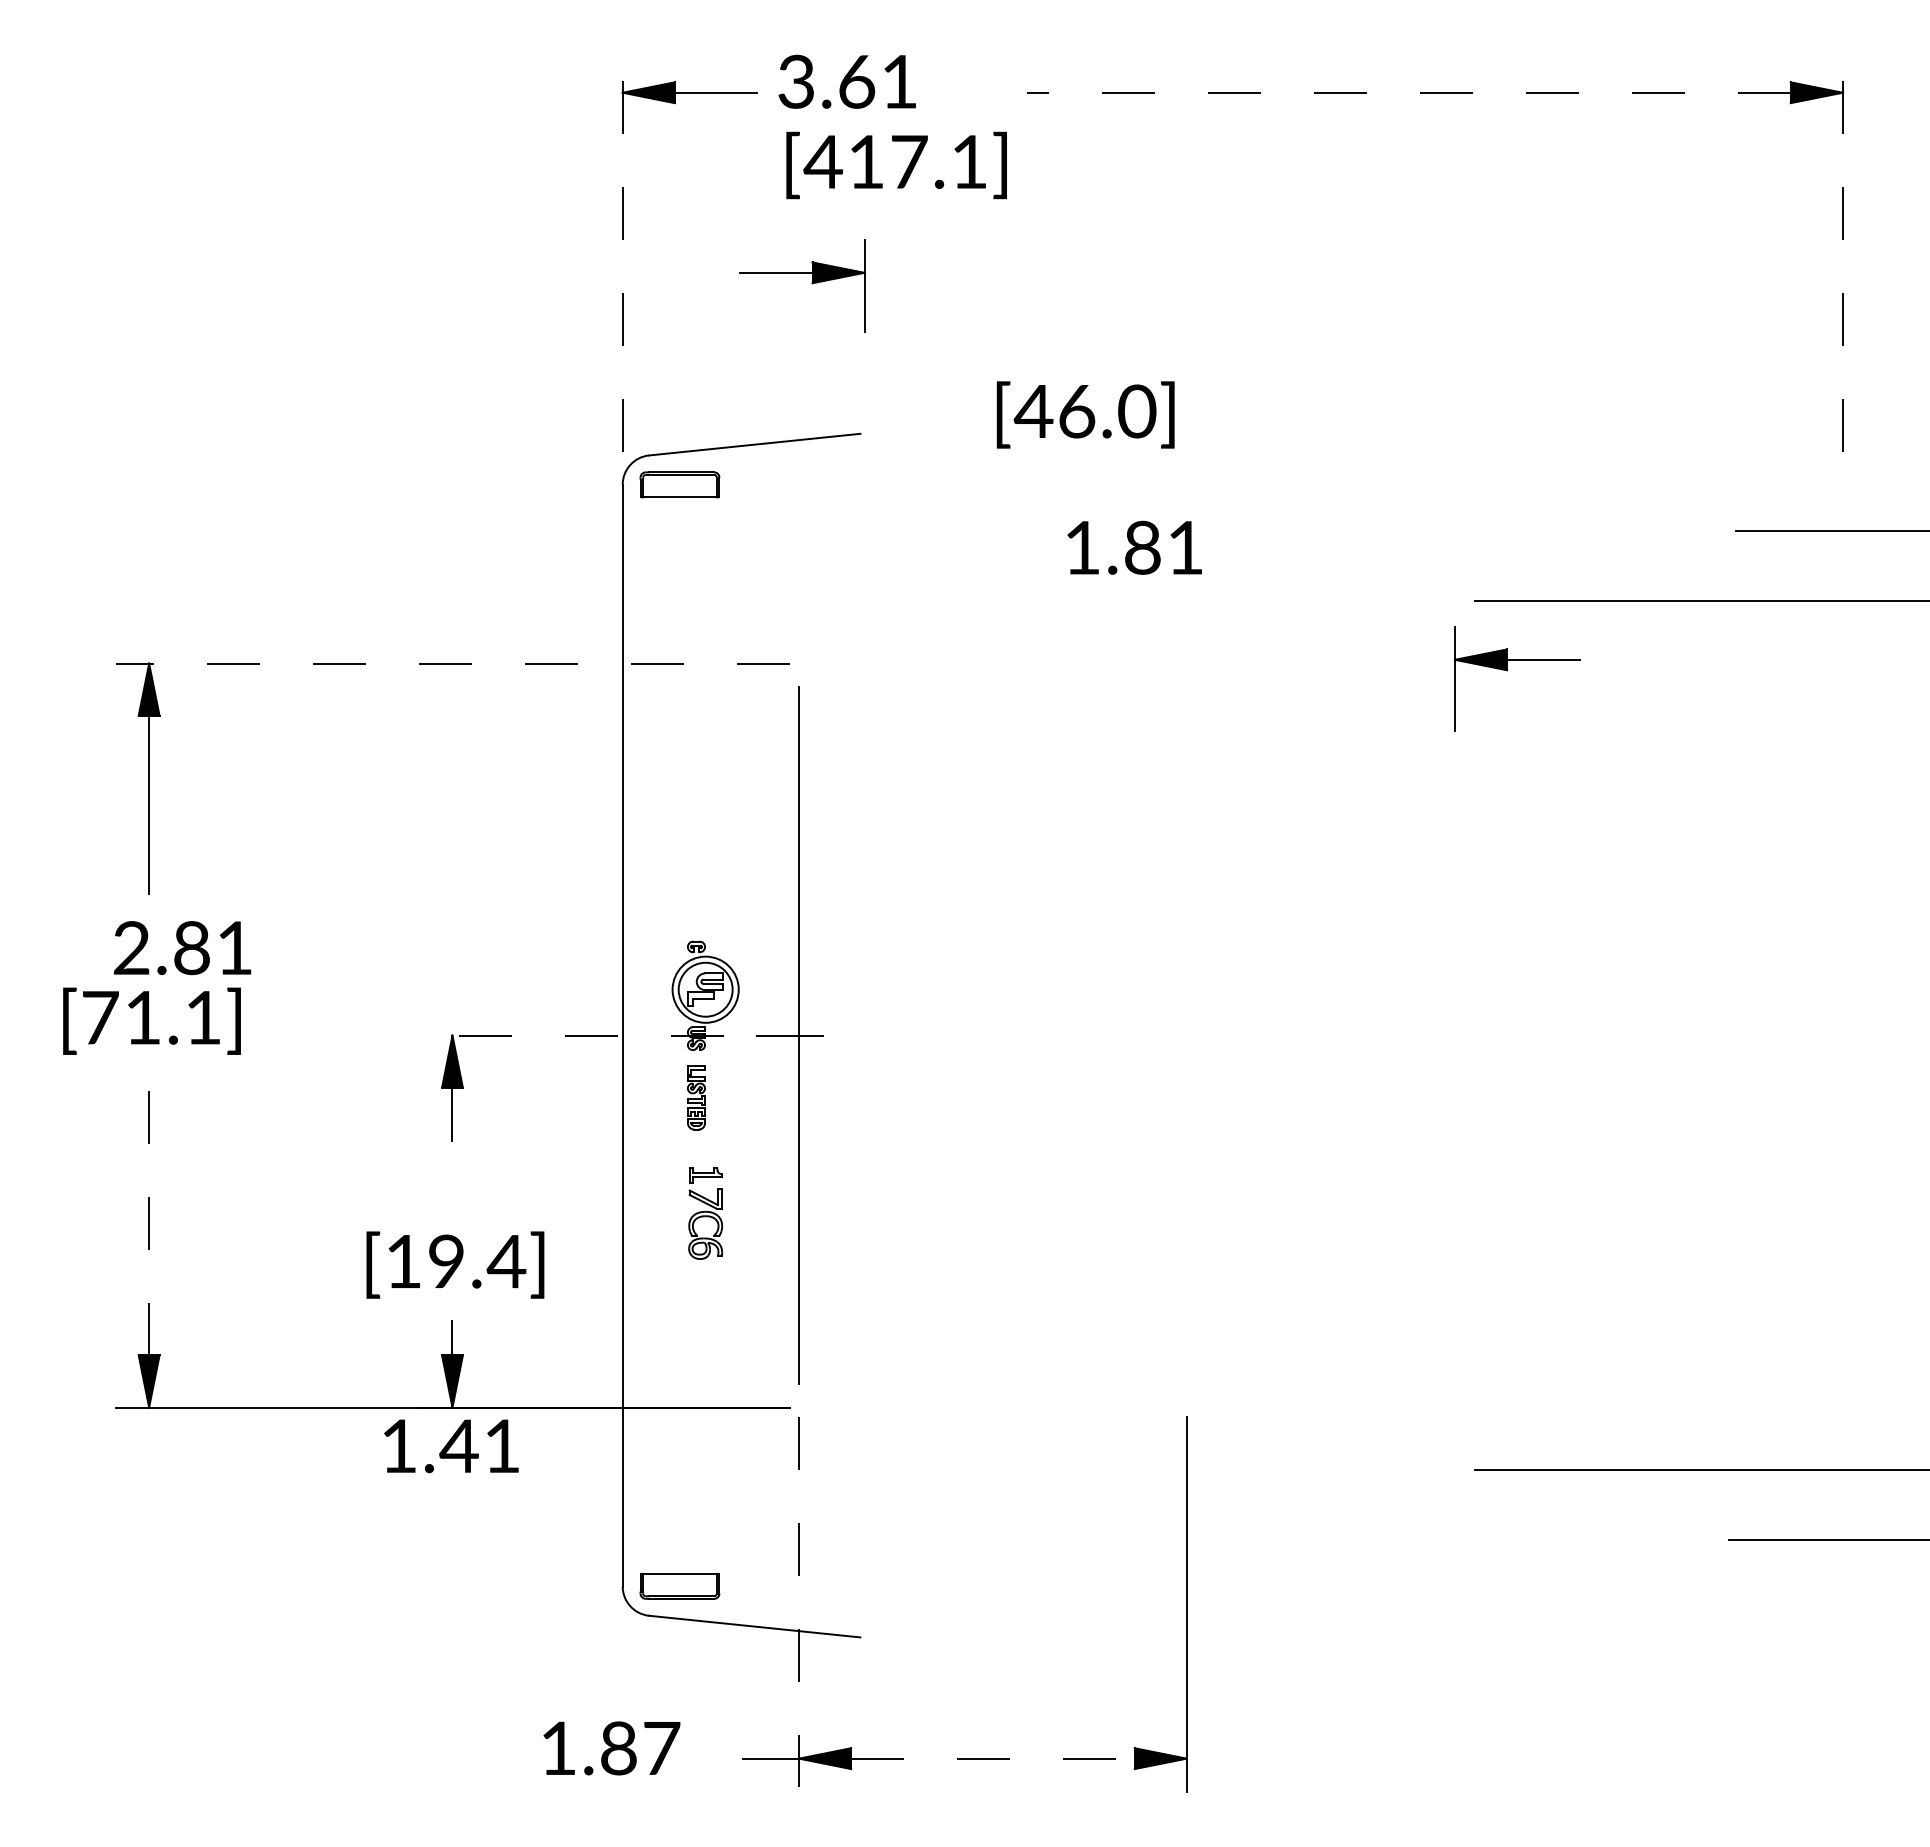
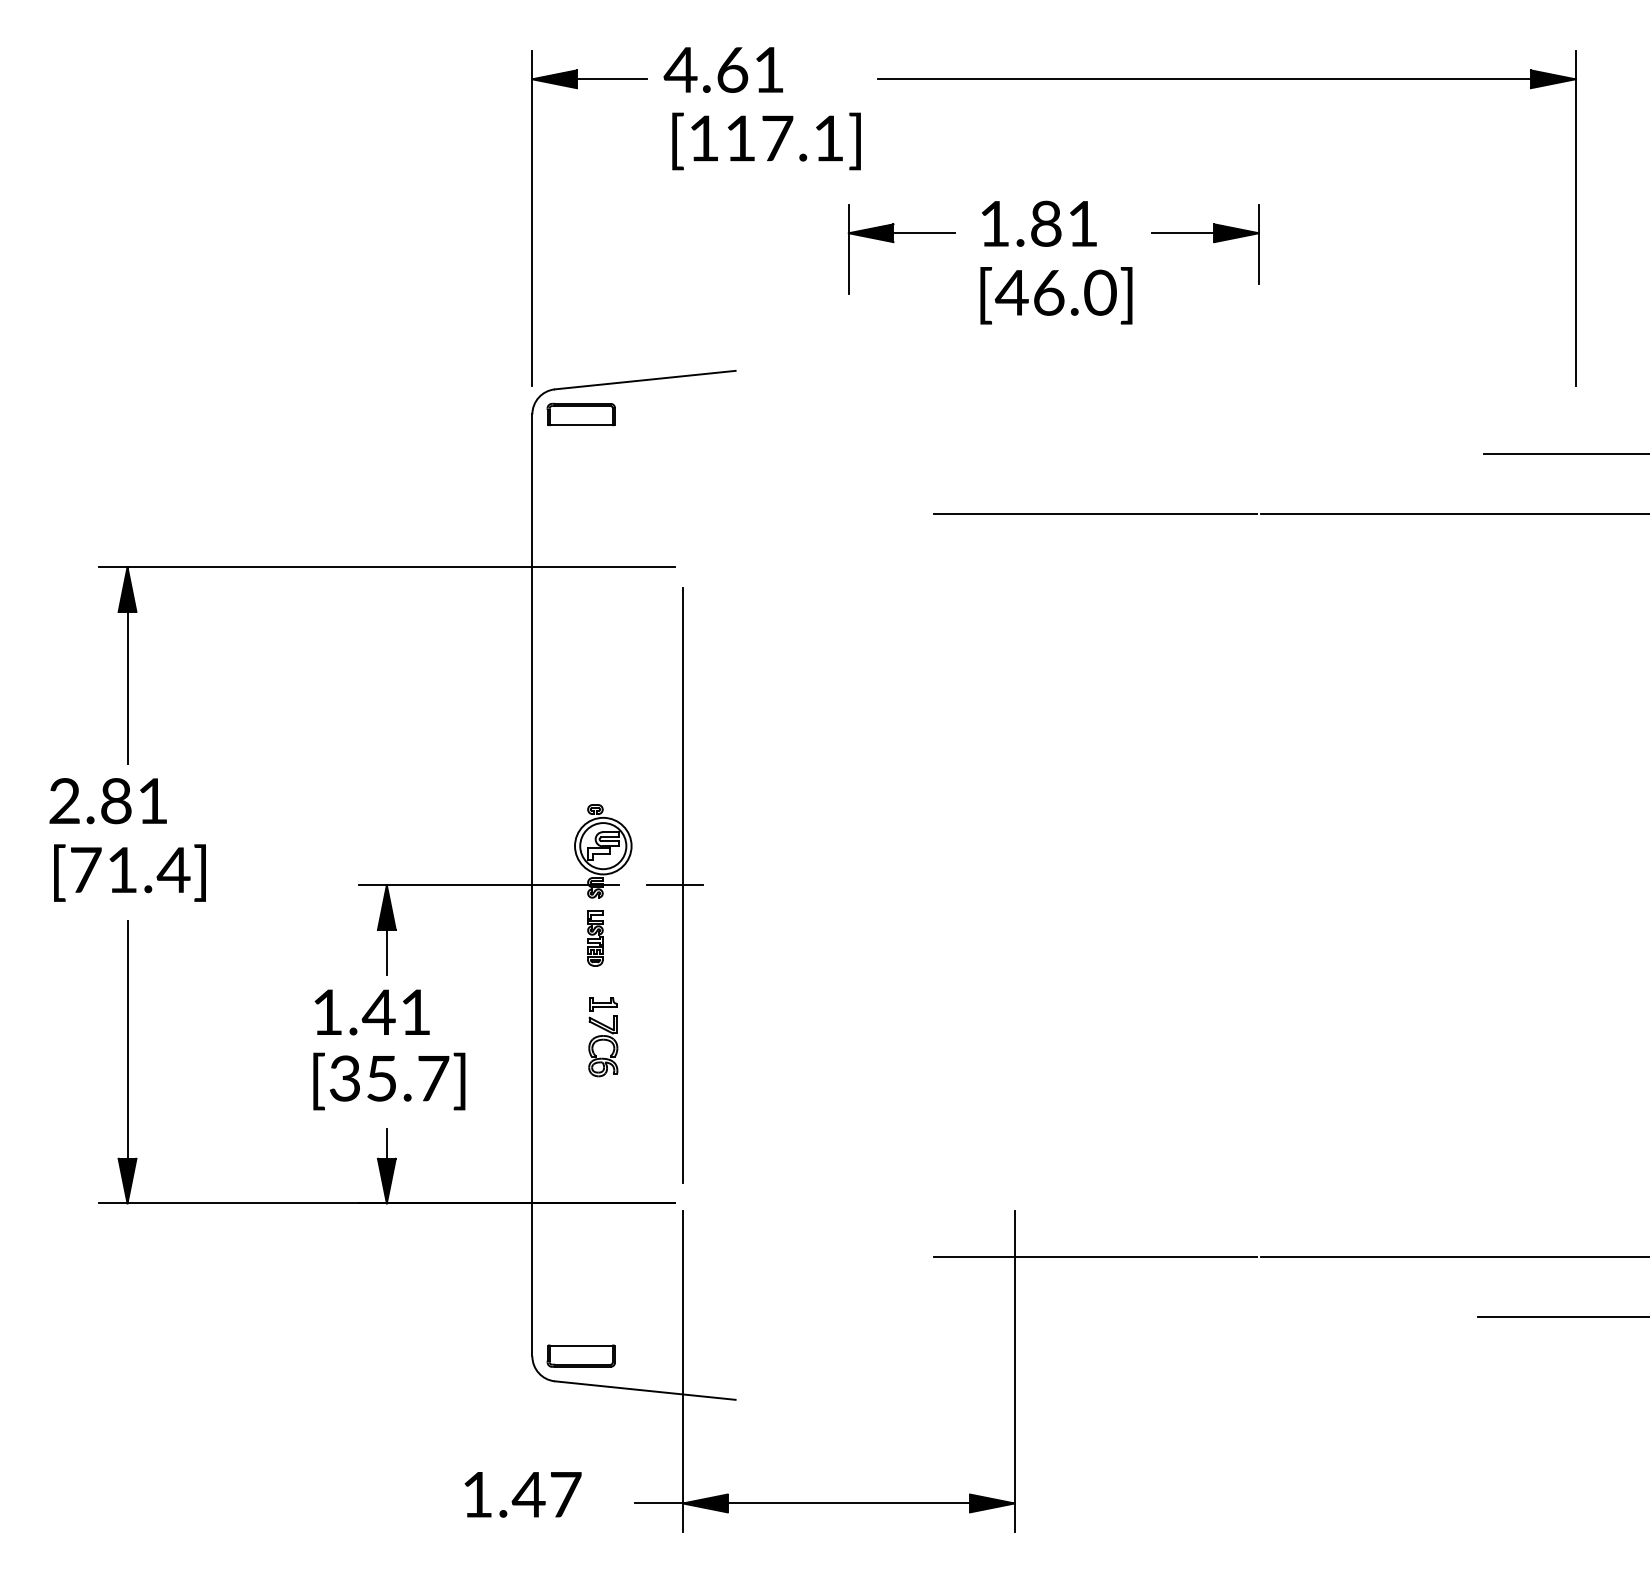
text: (795, 81) -> (680, 69), 3.61 -> 4.61
line: (1408, 92) -> (1204, 79), dashed -> solid
text: (822, 161) -> (703, 138), [417.1] -> [117.1]
line: (622, 255) -> (532, 218), dashed -> solid
line: (1842, 255) -> (1575, 218), dashed -> solid
part: (811, 283) -> (1213, 242), moved
text: (1085, 414) -> (1056, 295), moved
text: (1134, 547) -> (1039, 223), moved
line: (1281, 601) -> (1095, 514), added
line: (452, 663) -> (386, 567), dashed -> solid
part: (1507, 671) -> (893, 243), moved
text: (182, 948) -> (108, 801), moved
text: (202, 1017) -> (173, 869), [71.1] -> [71.4]
line: (570, 1035) -> (487, 885), dashed -> solid
line: (149, 1215) -> (127, 1039), dashed -> solid
text: (455, 1261) -> (389, 1078), [19.4] -> [35.7]
text: (451, 1446) -> (372, 1012), moved
line: (1281, 1469) -> (1095, 1256), added
line: (799, 1604) -> (683, 1371), dashed -> solid
text: (618, 1748) -> (528, 1494), 1.87 -> 1.47
line: (992, 1758) -> (848, 1503), dashed -> solid

